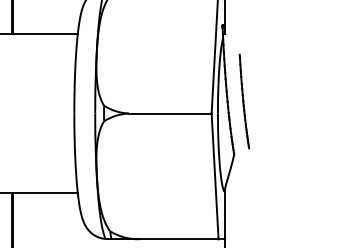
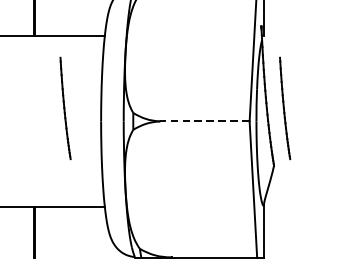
part: (41, 101) -> (65, 108), added
line: (169, 113) -> (204, 121), solid -> dashed

